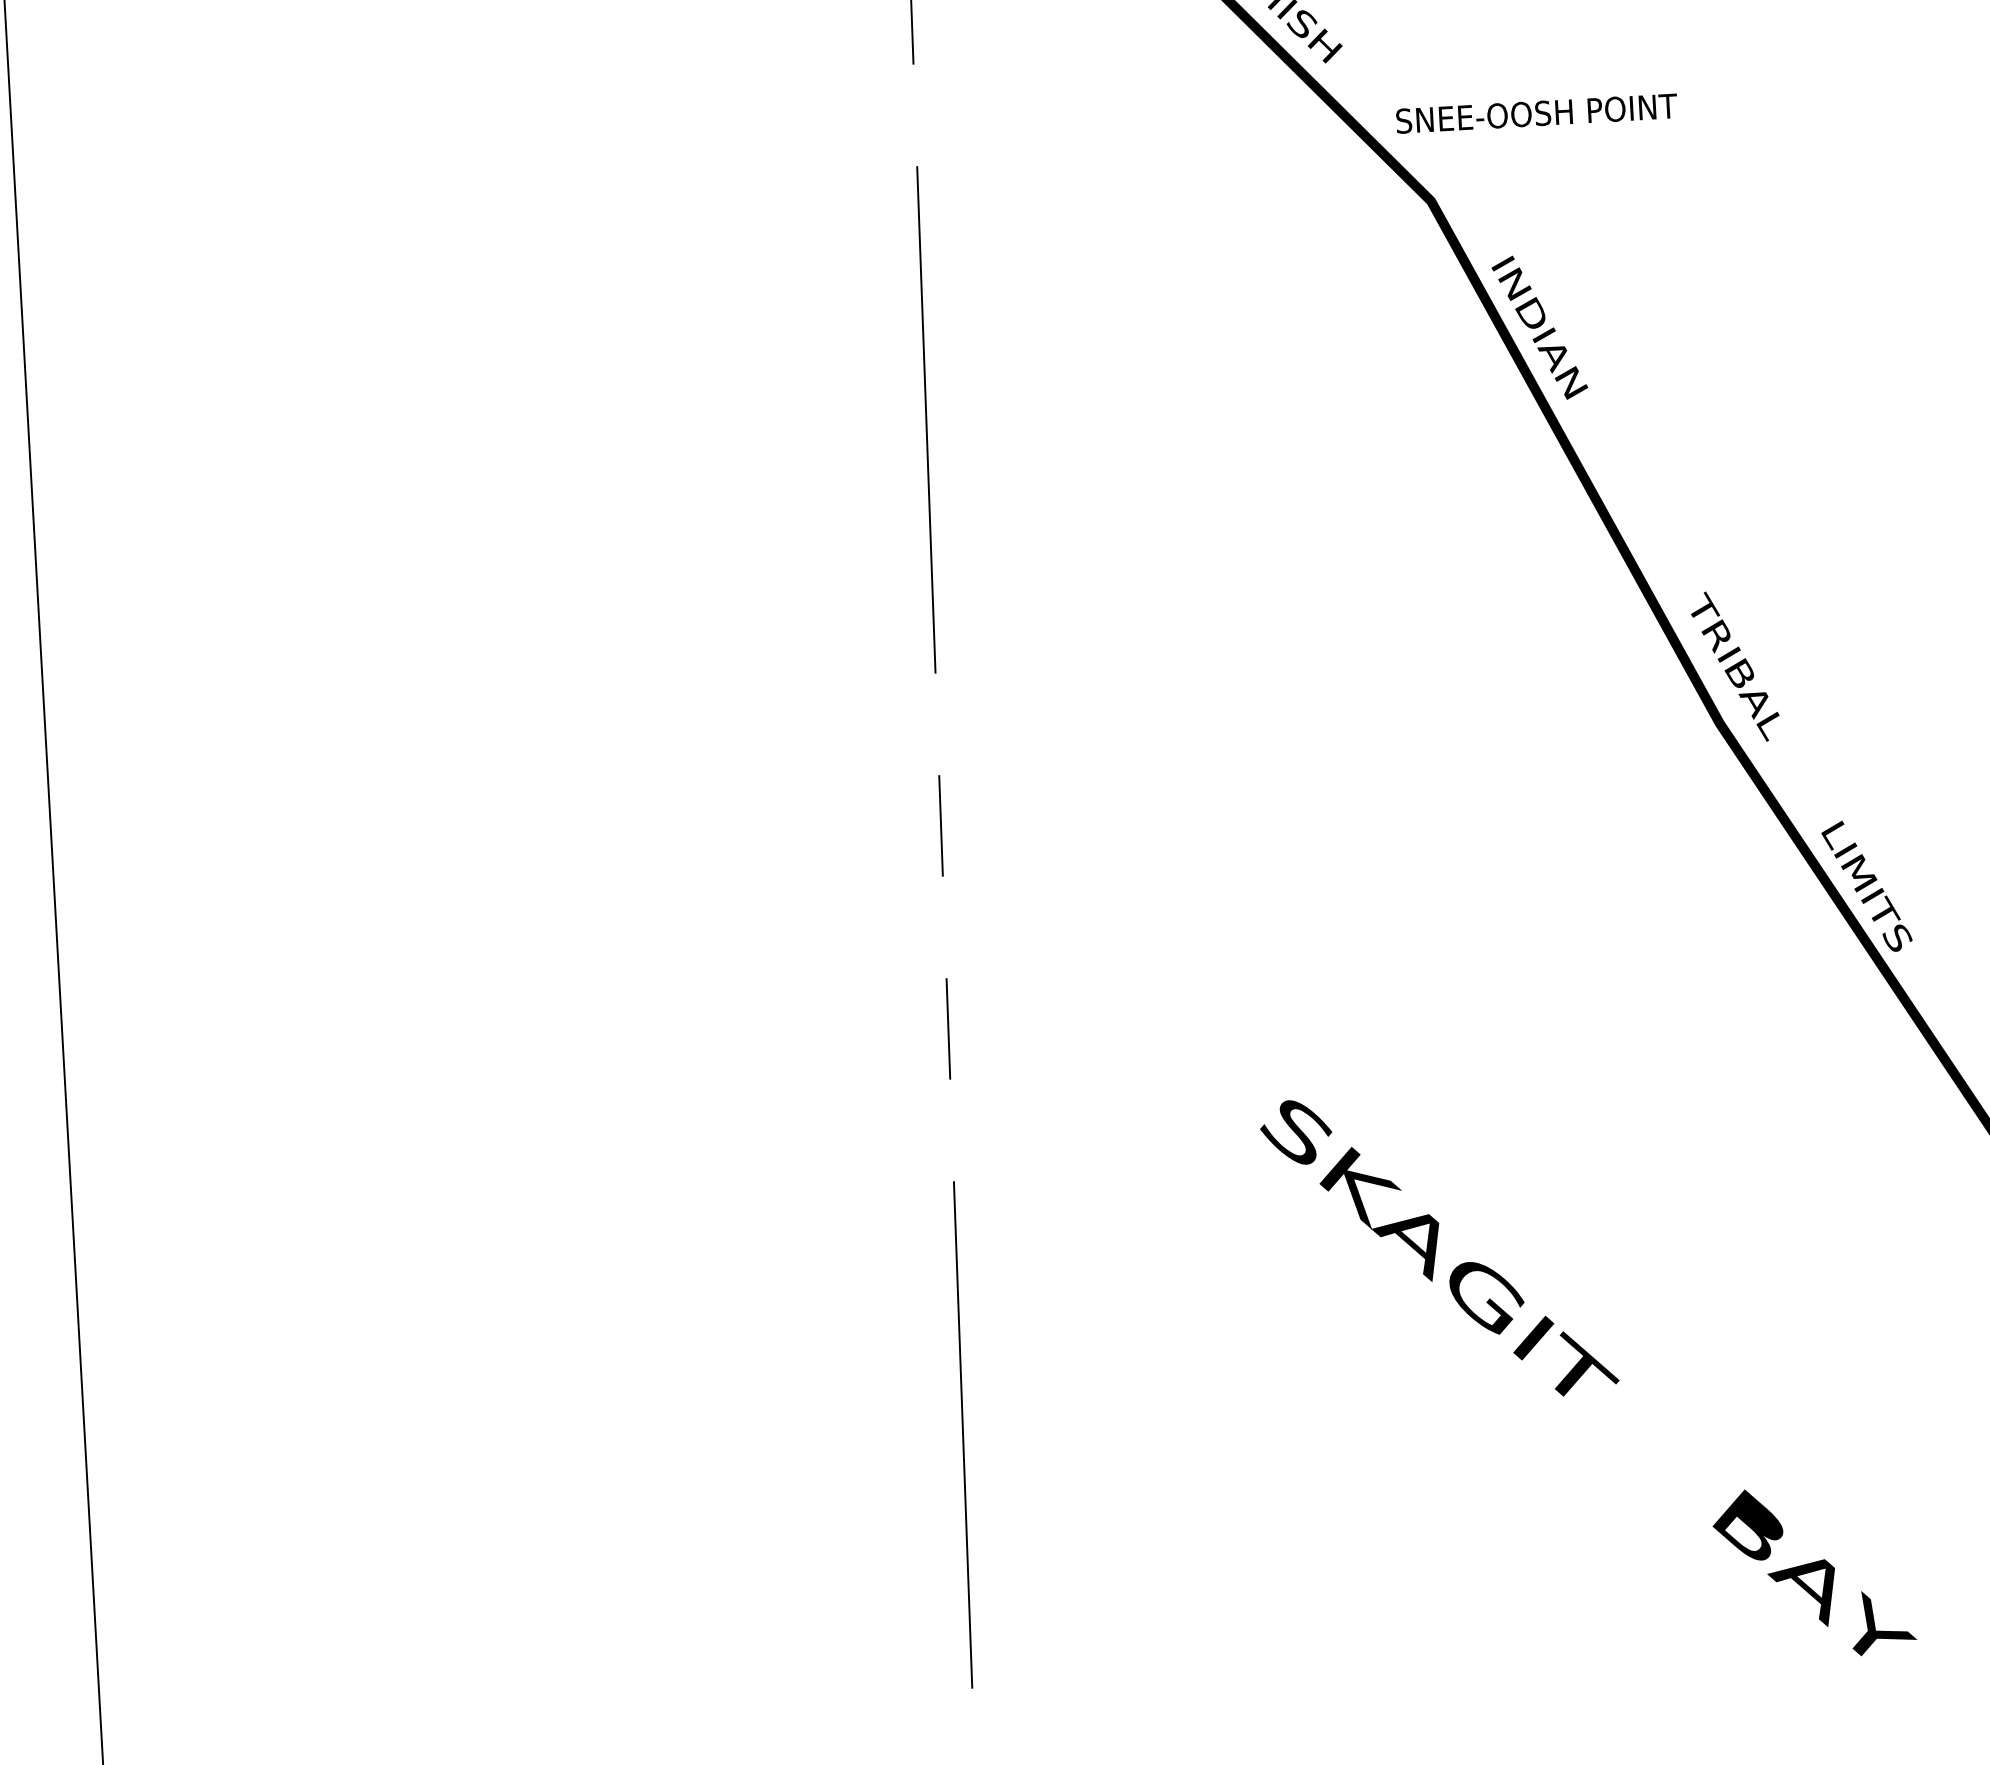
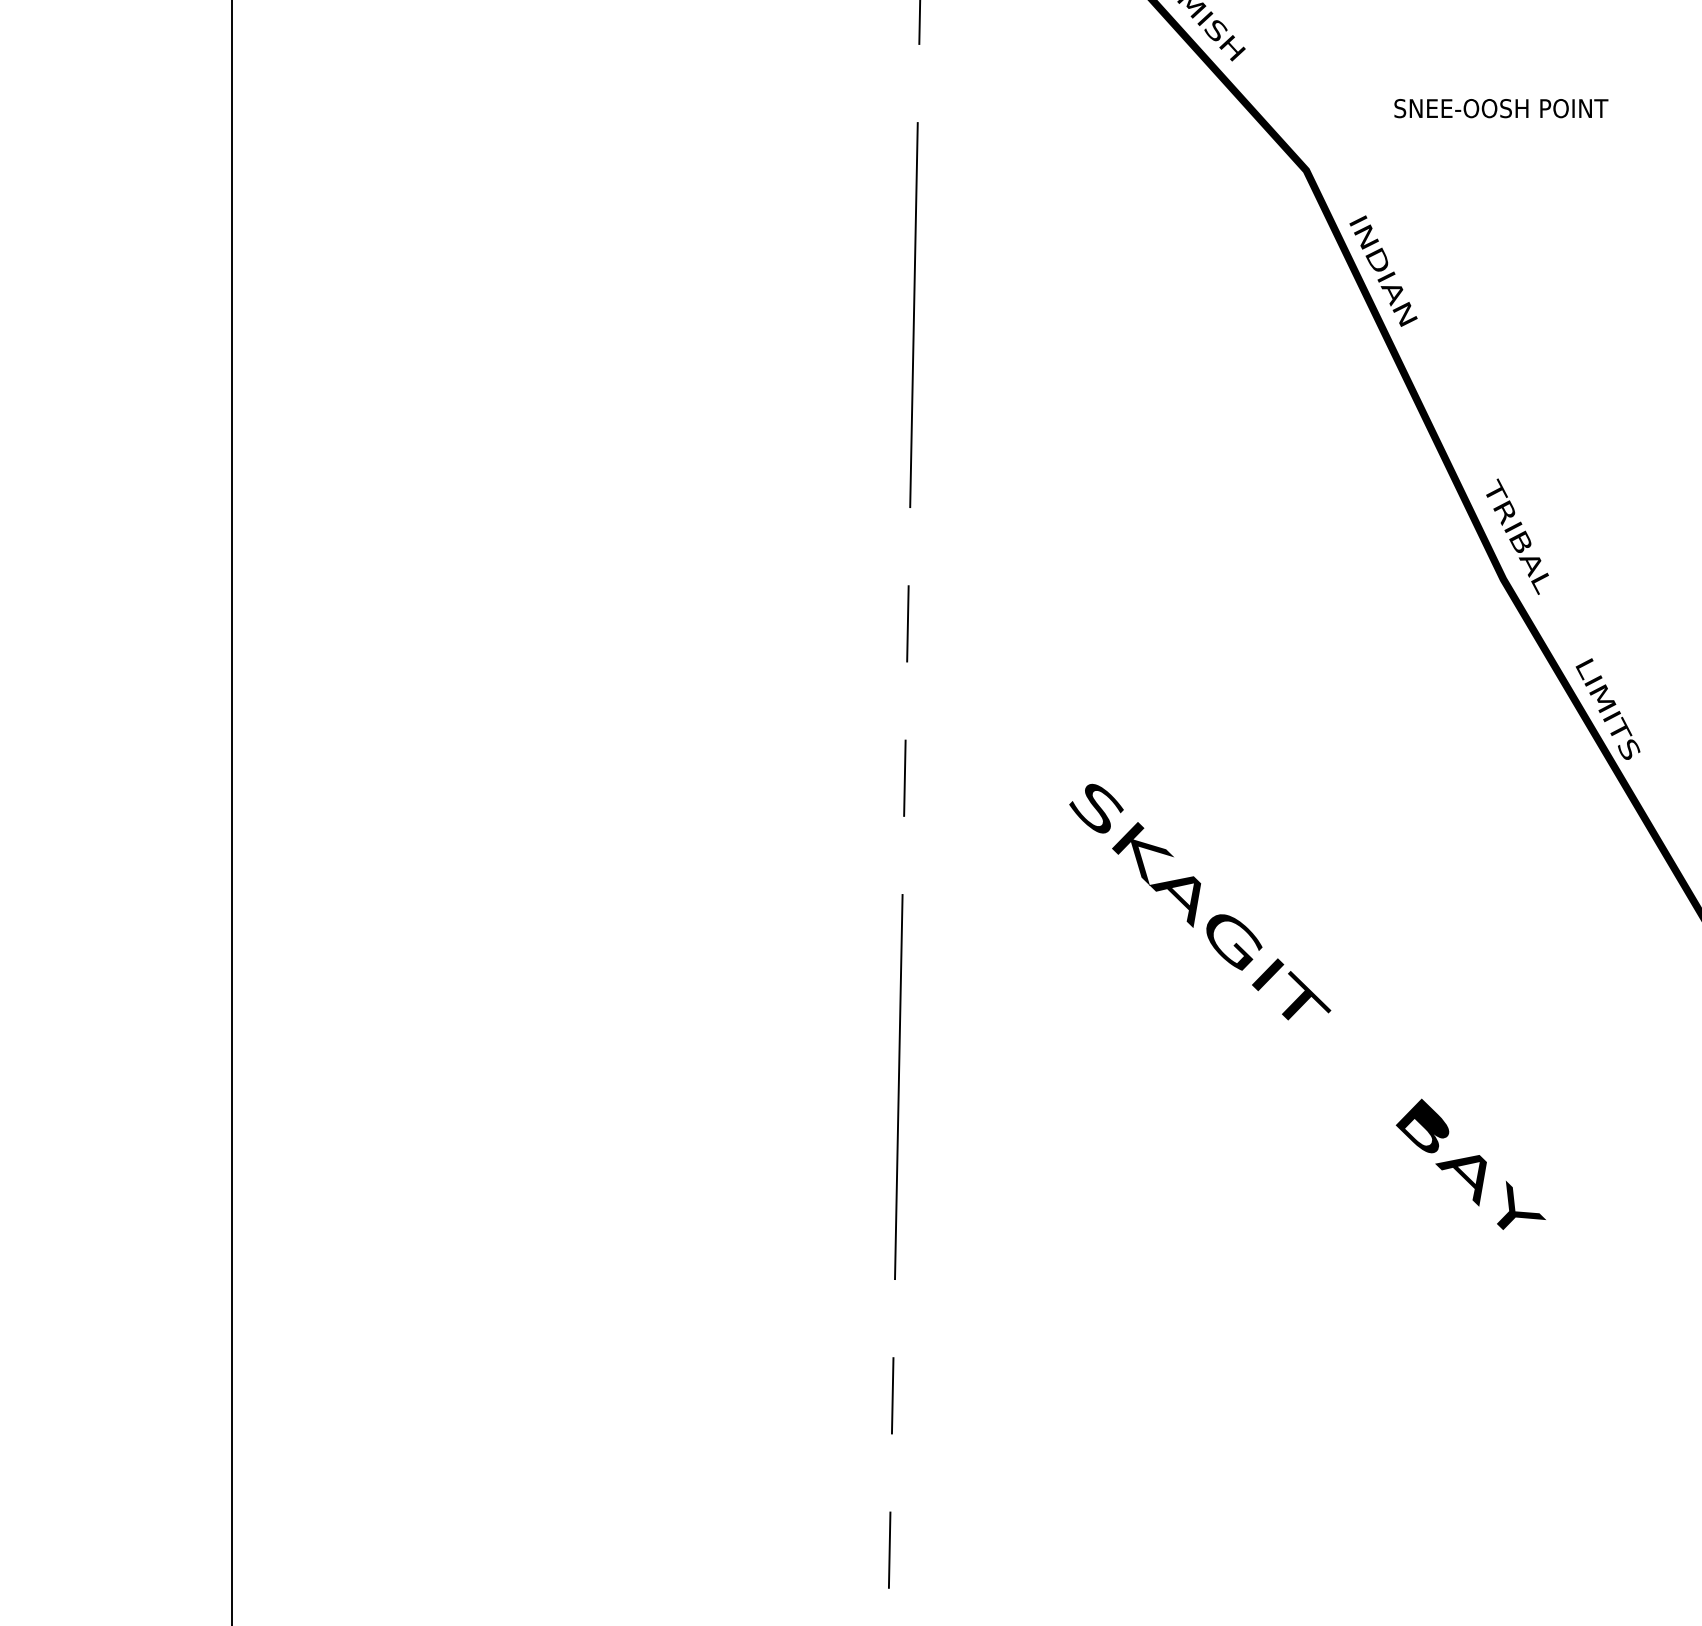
text: (1537, 113) -> (1501, 108), moved
text: (1587, 1376) -> (1307, 1006), moved

